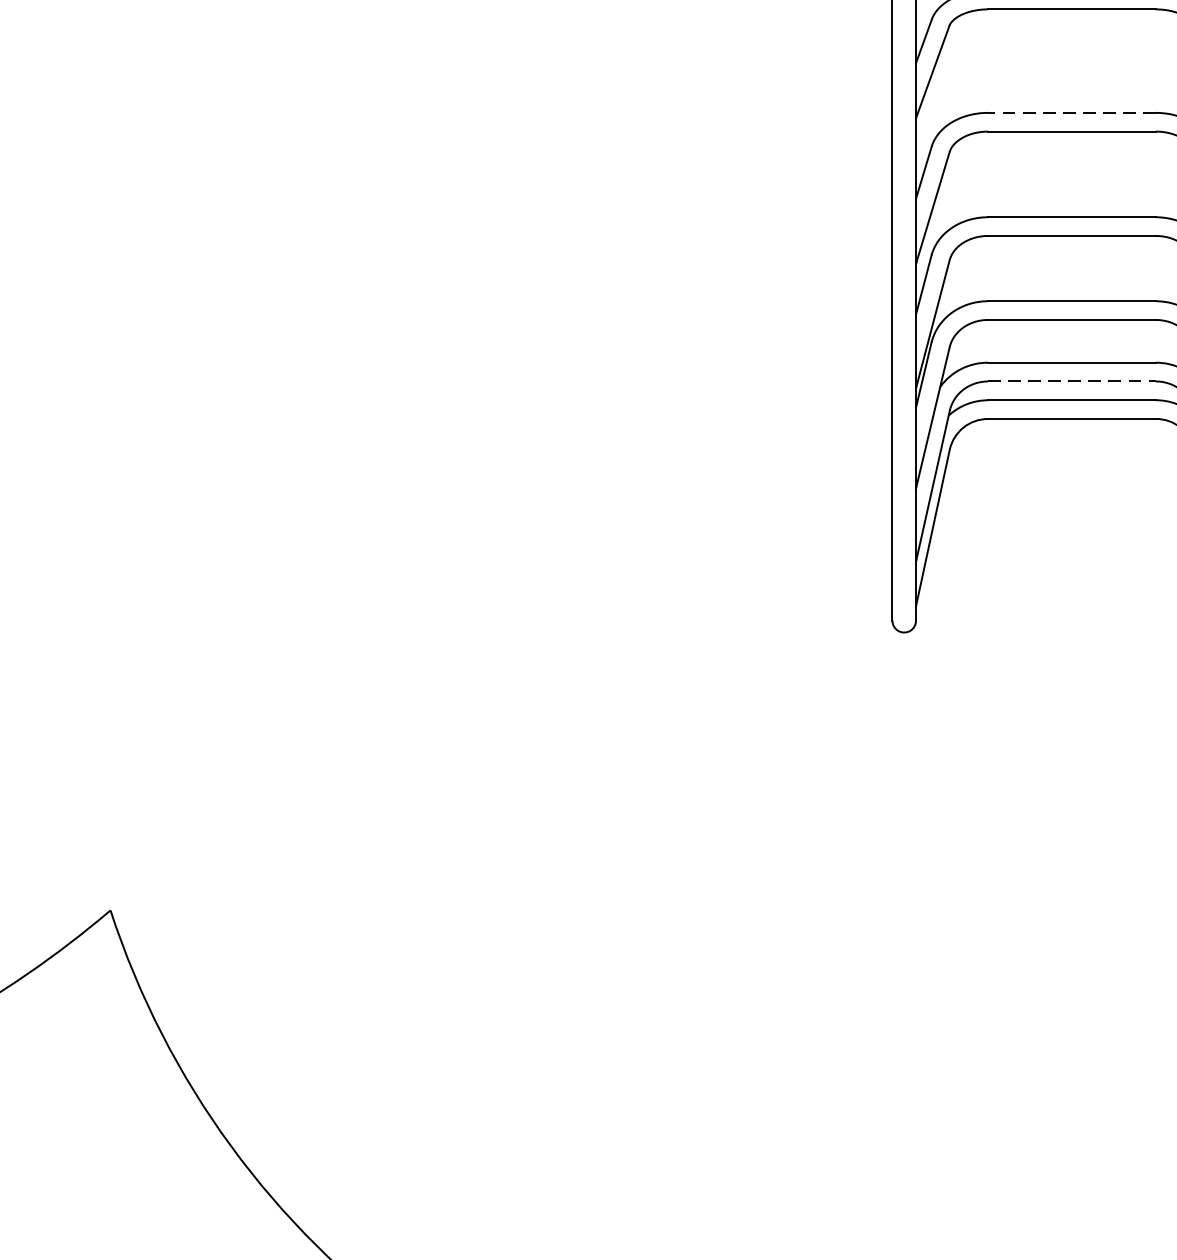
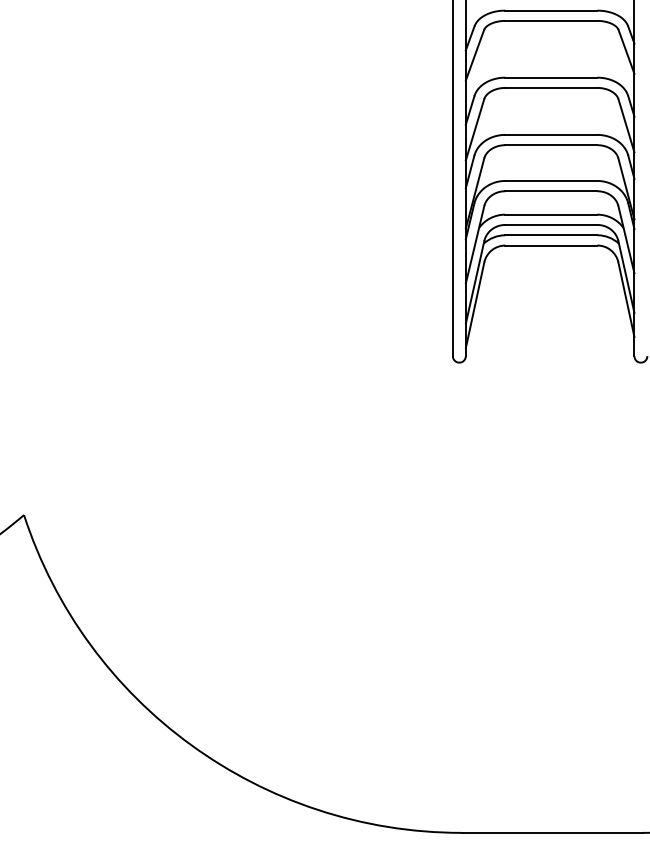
line: (1072, 112) -> (551, 77), dashed -> solid
line: (1072, 380) -> (551, 224), dashed -> solid

